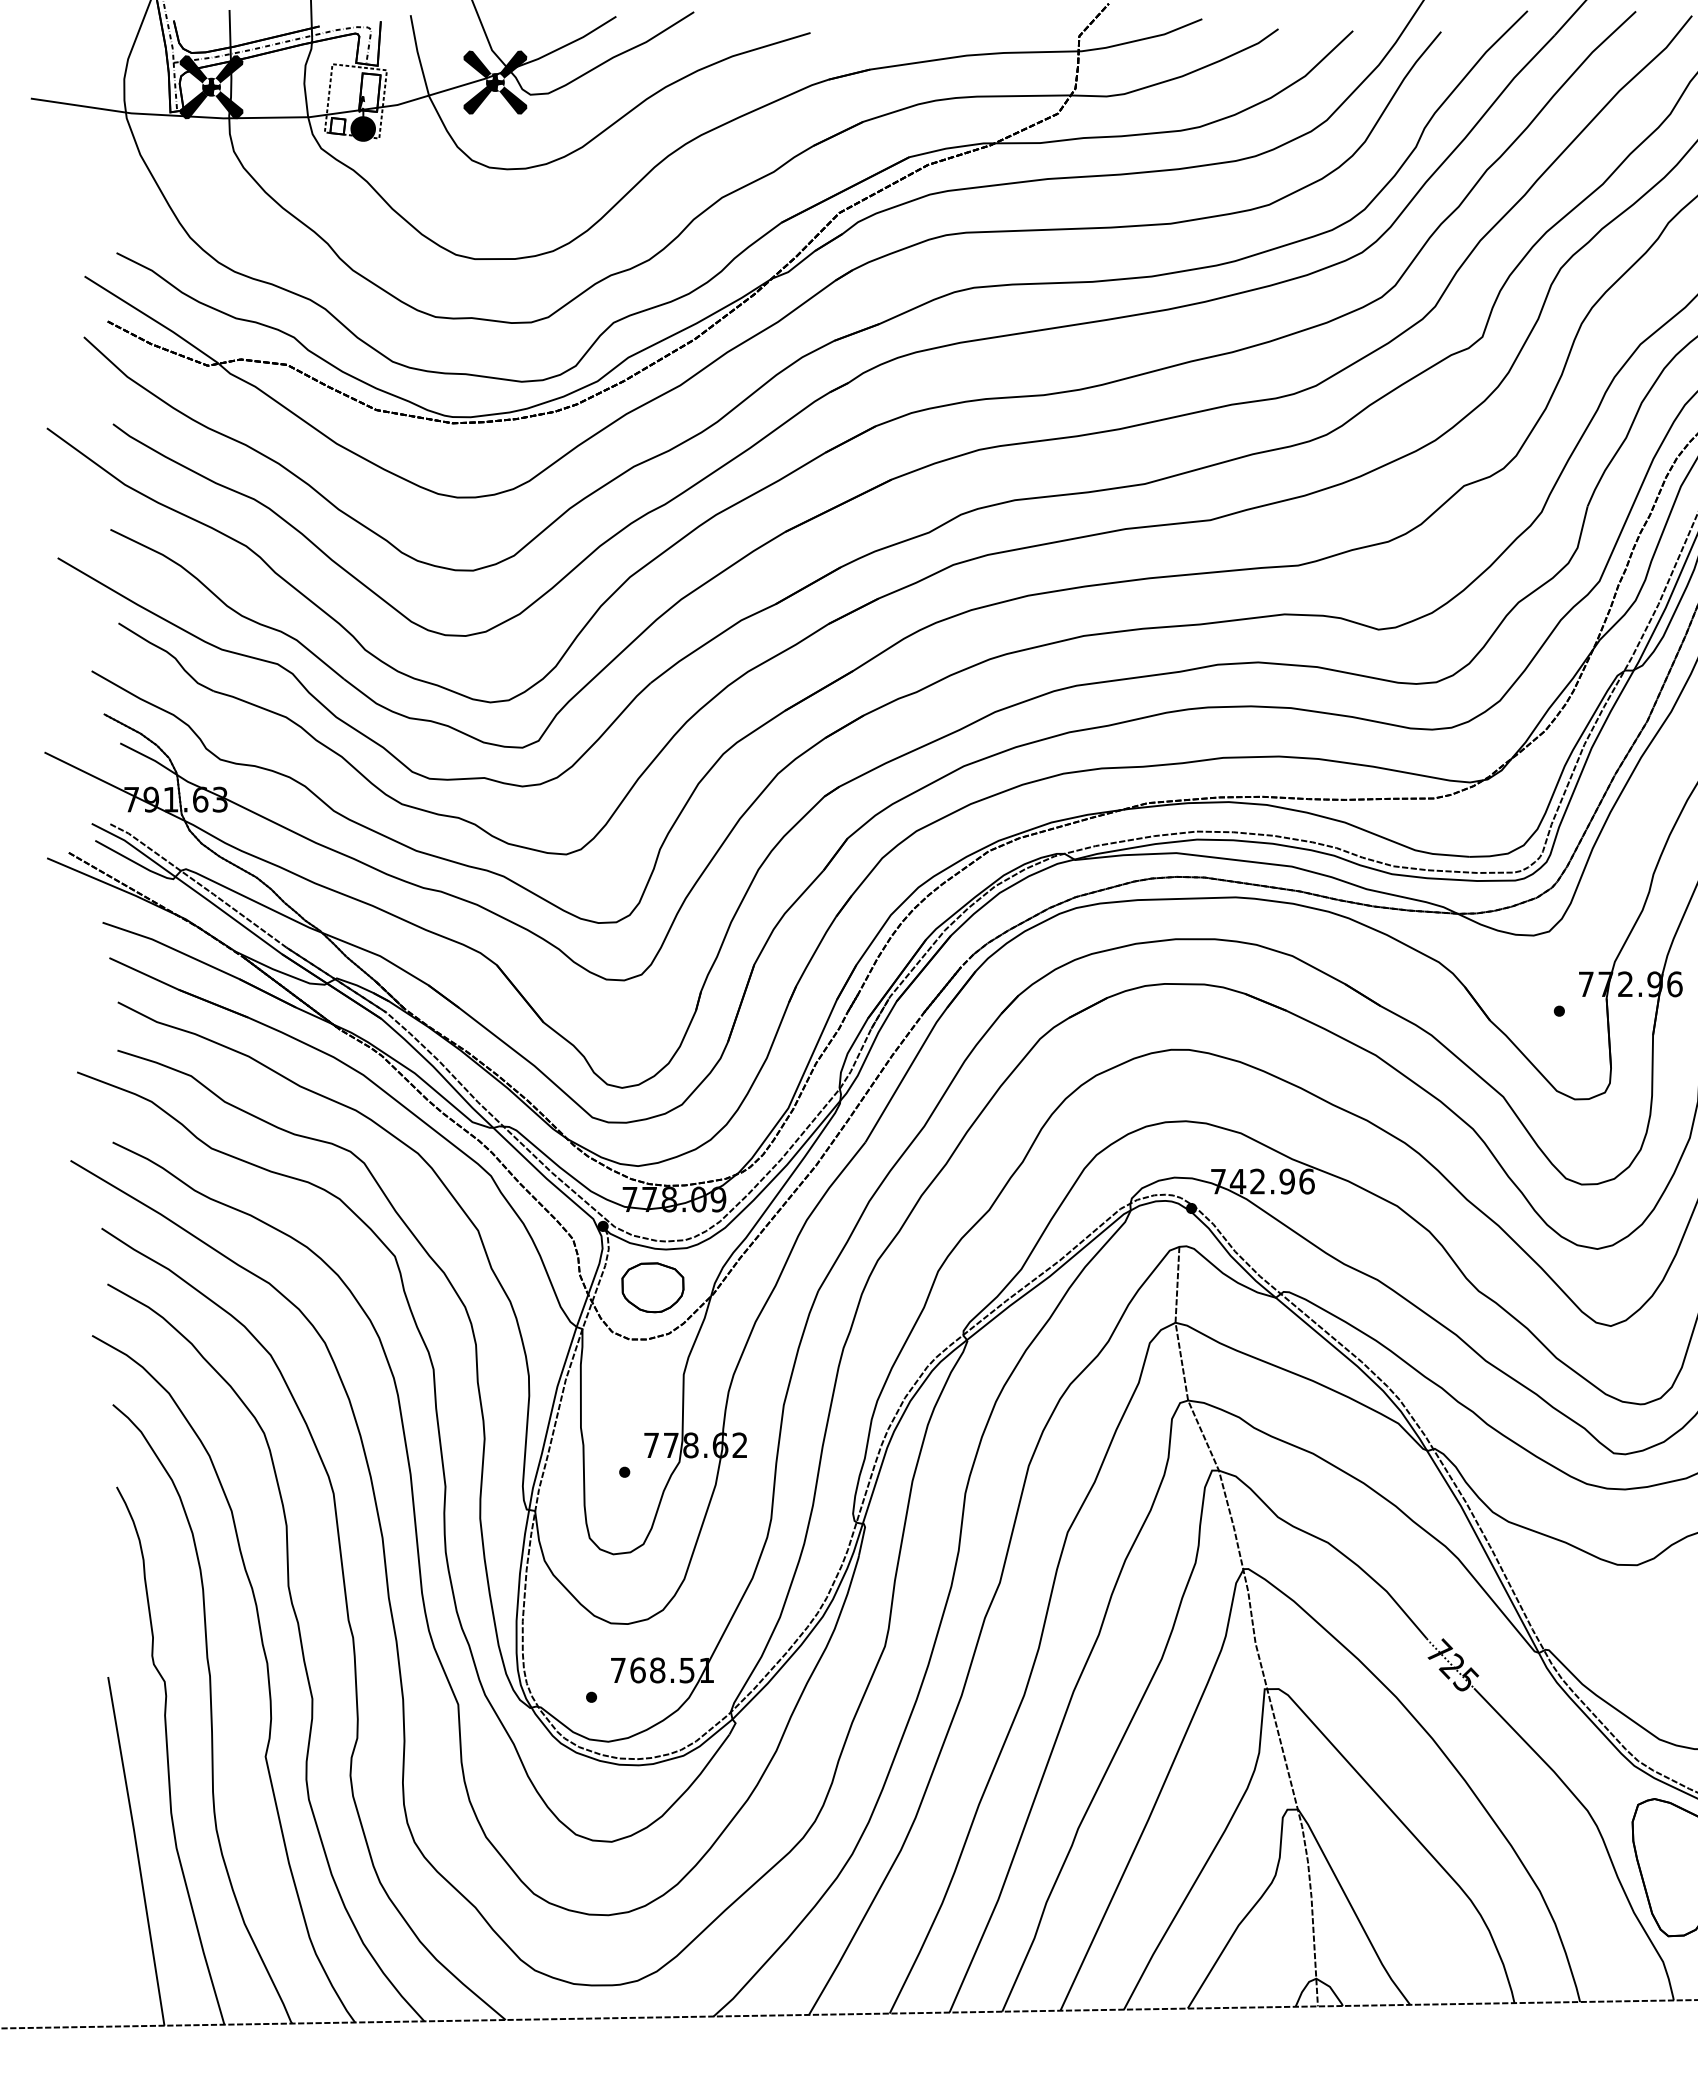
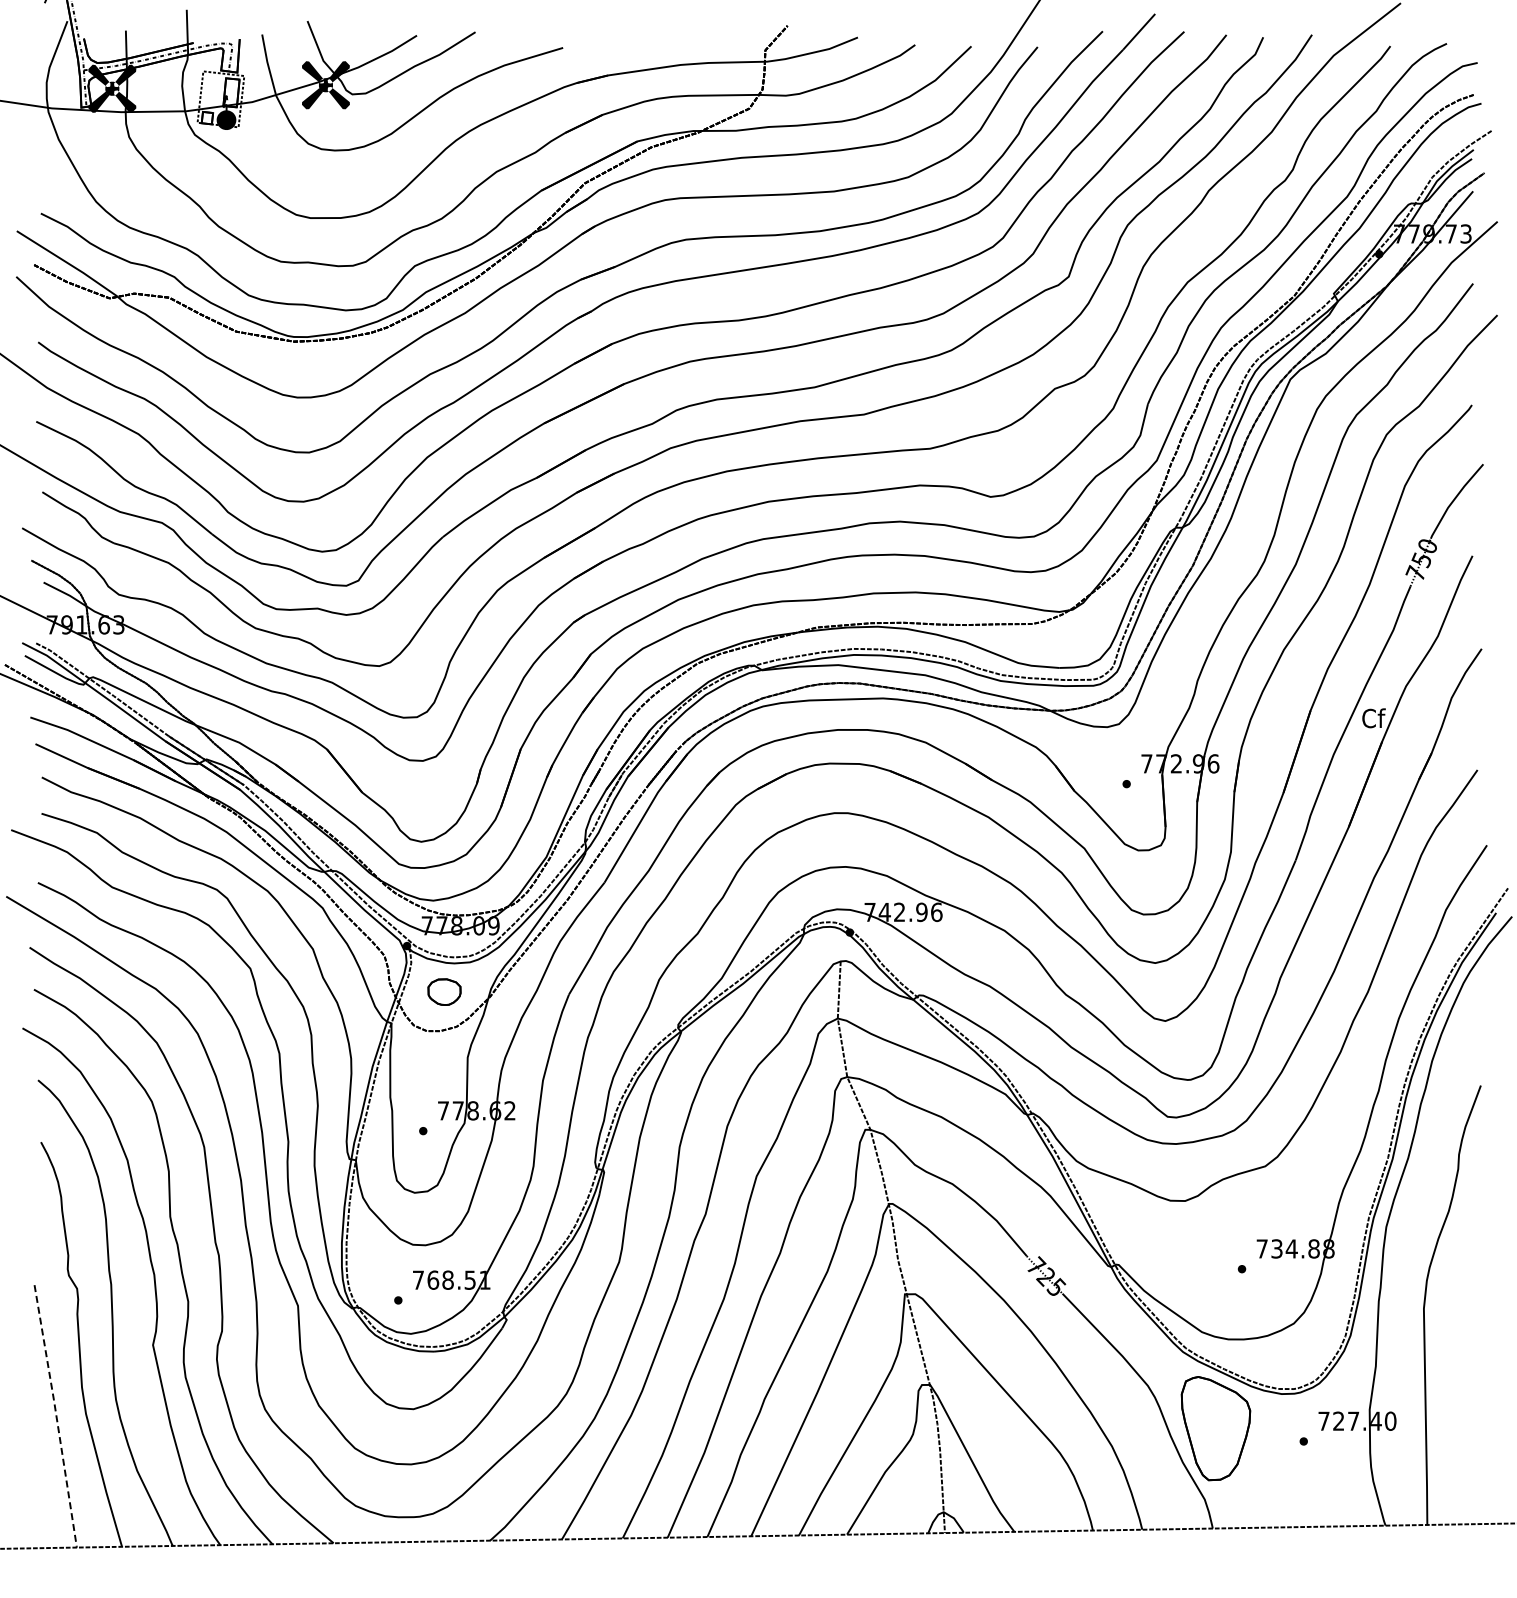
part: (652, 1286) -> (444, 991), size x0.7
line: (137, 1851) -> (56, 1416), solid -> dashed

